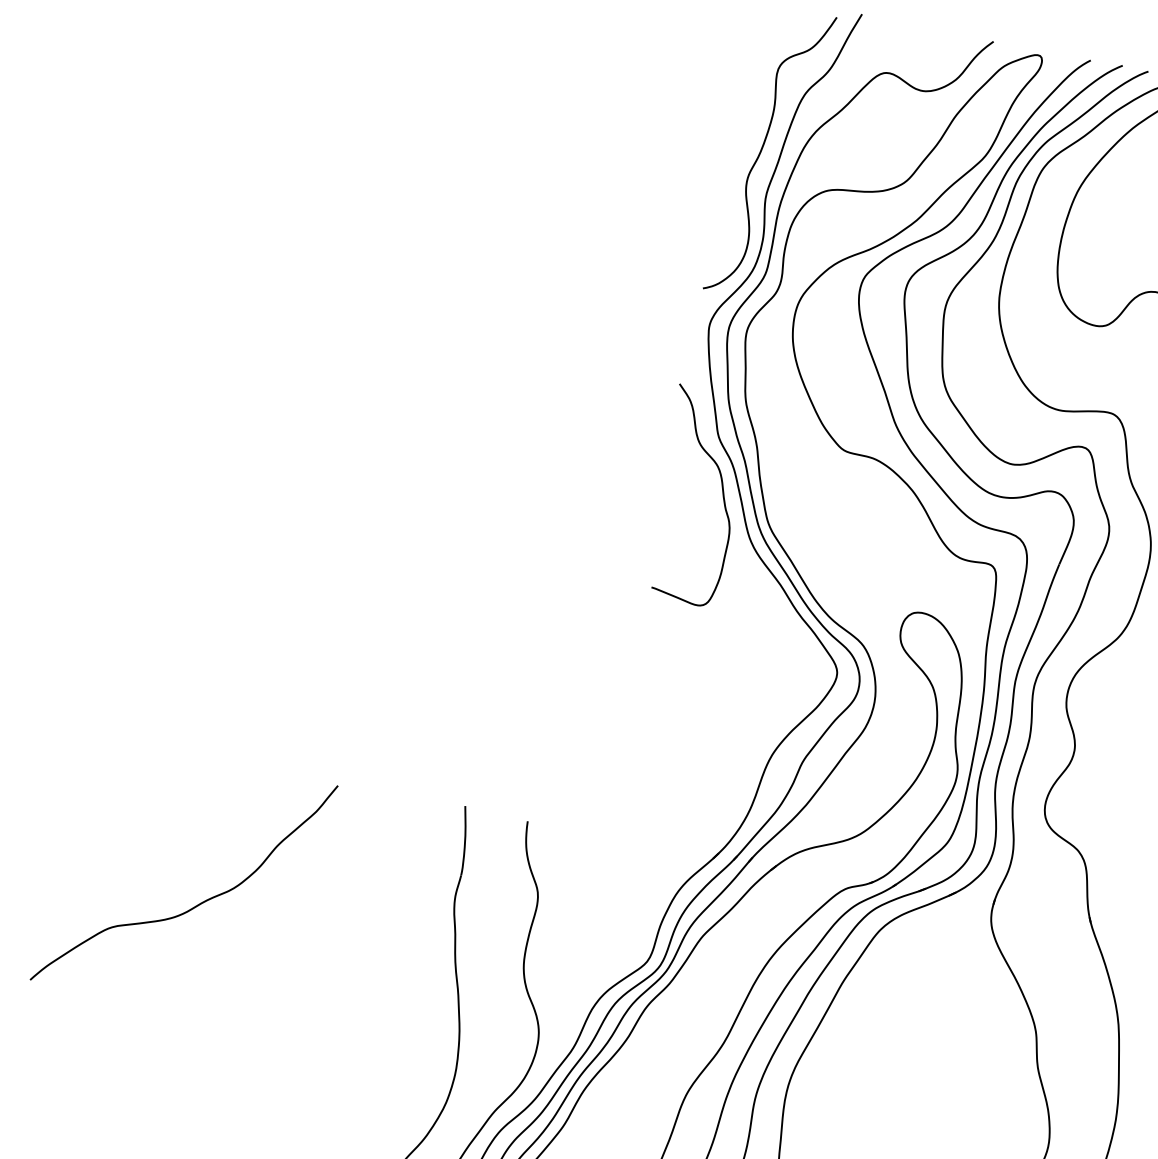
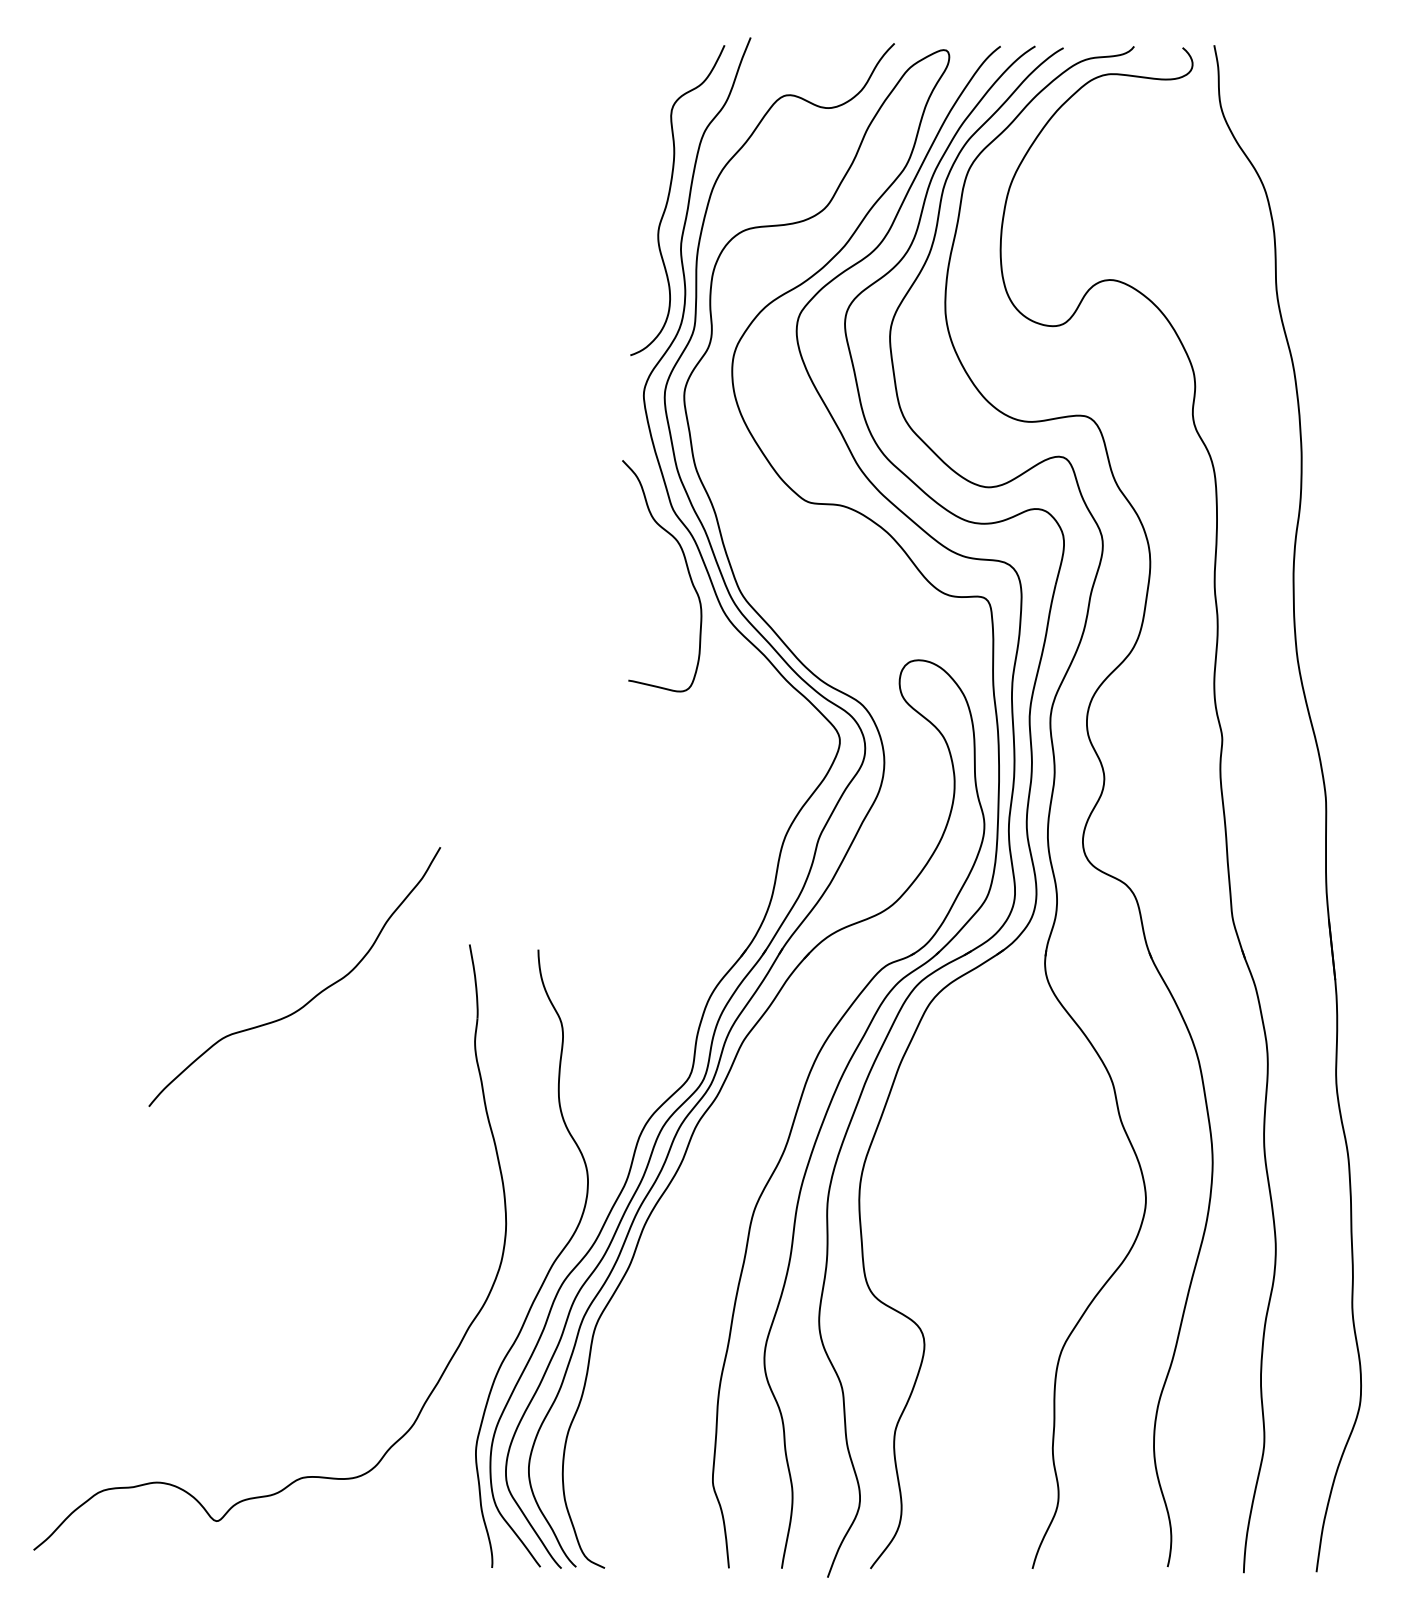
curve: (197, 904) -> (312, 997), moved

